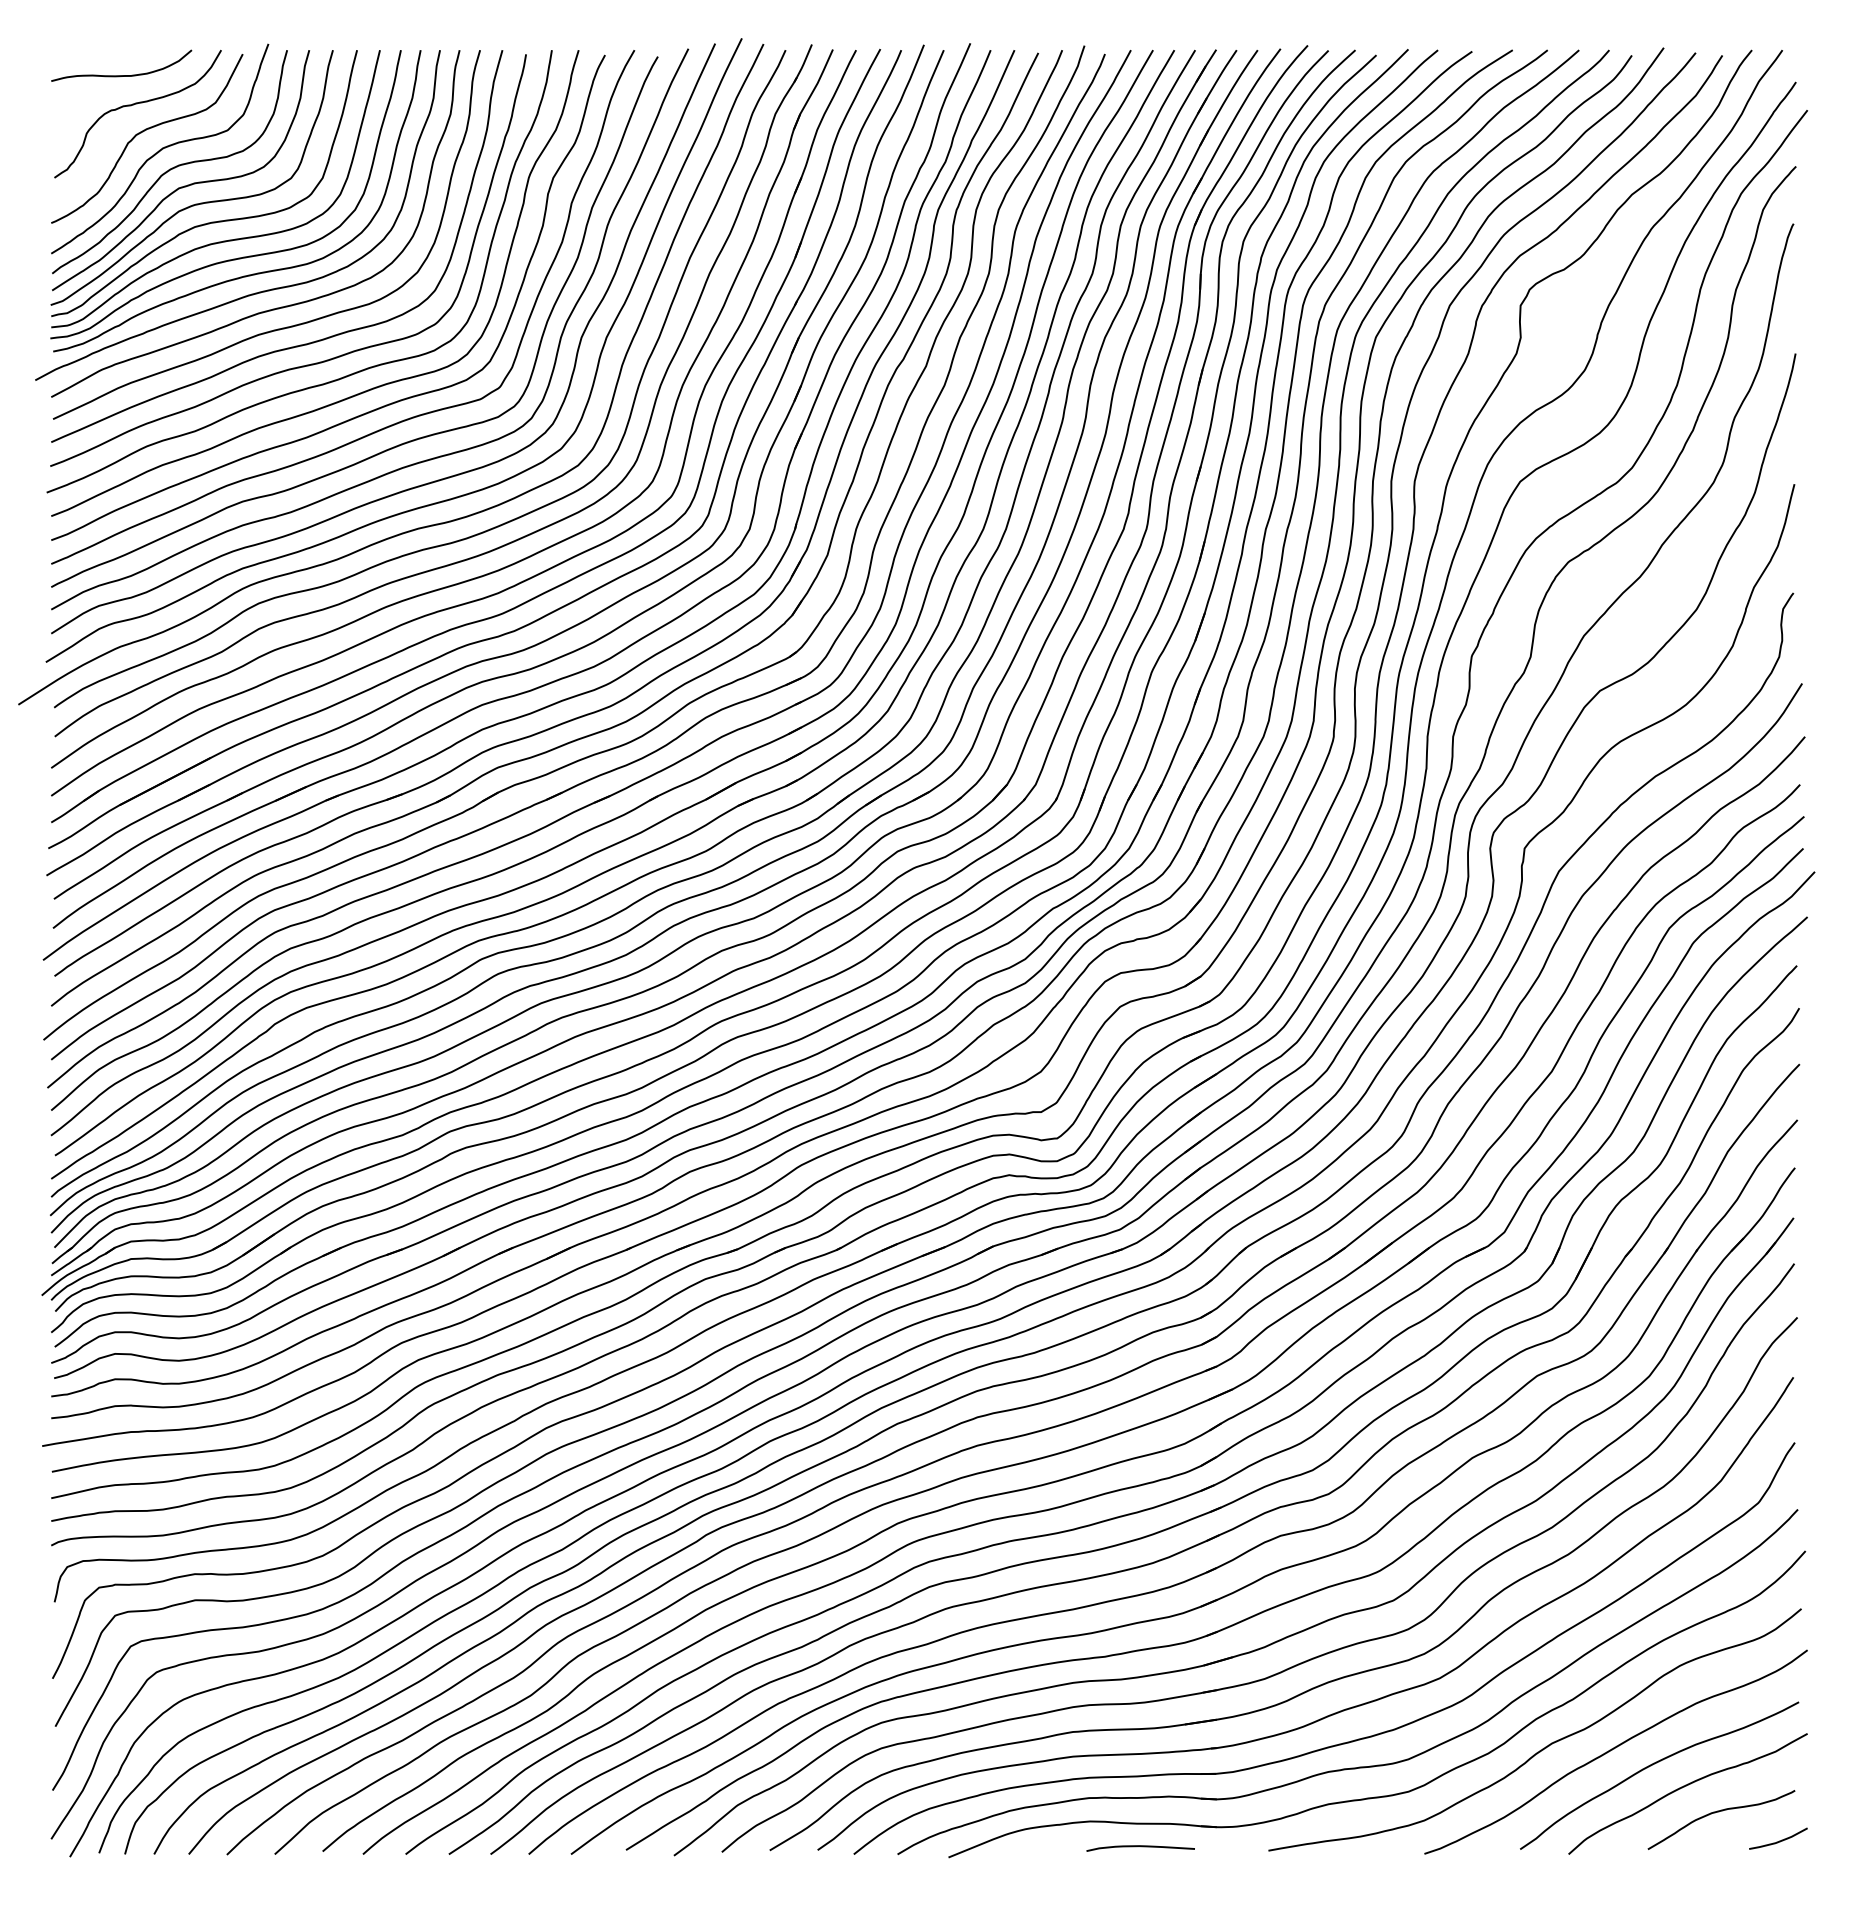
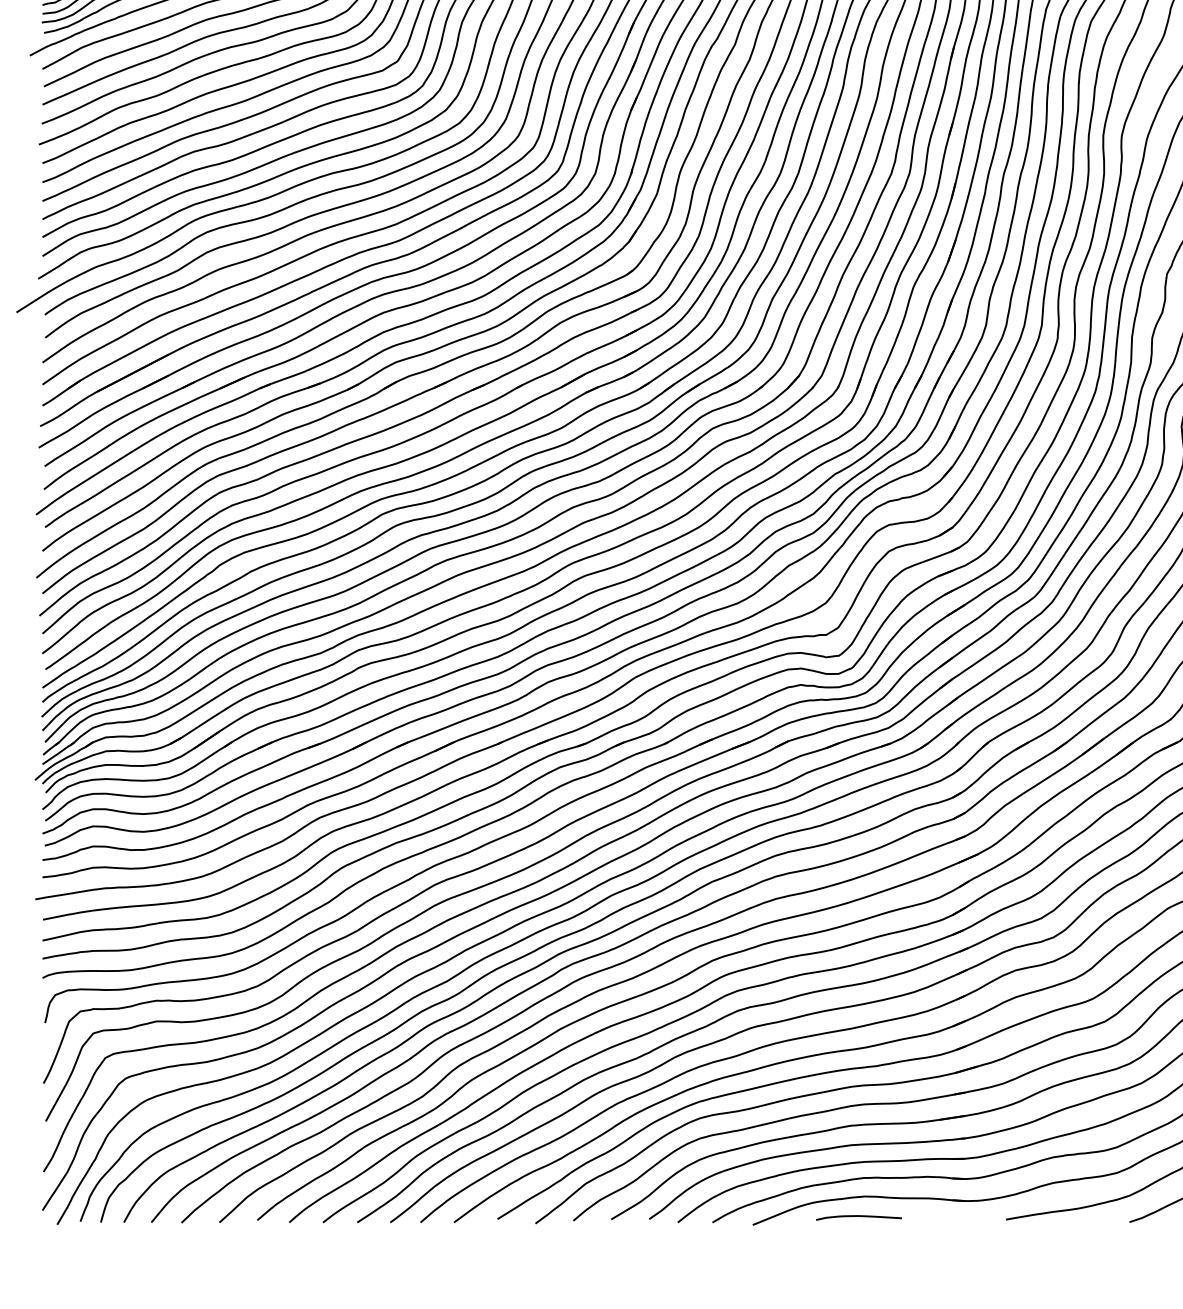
curve: (1140, 1847) -> (858, 1217), moved

